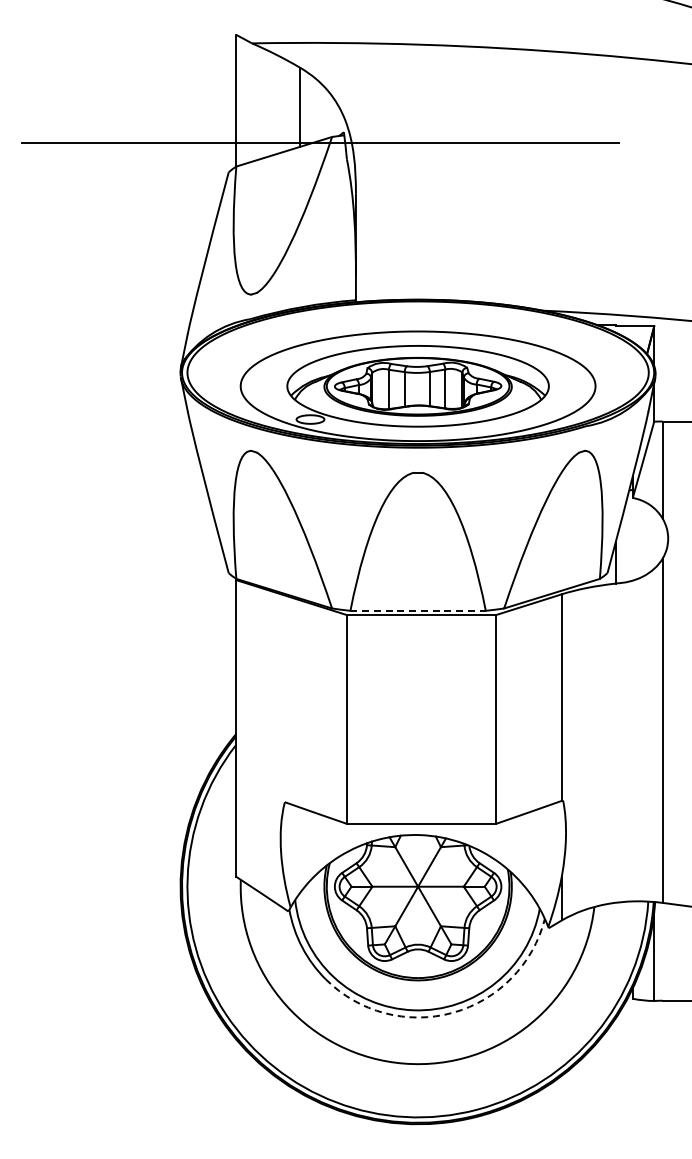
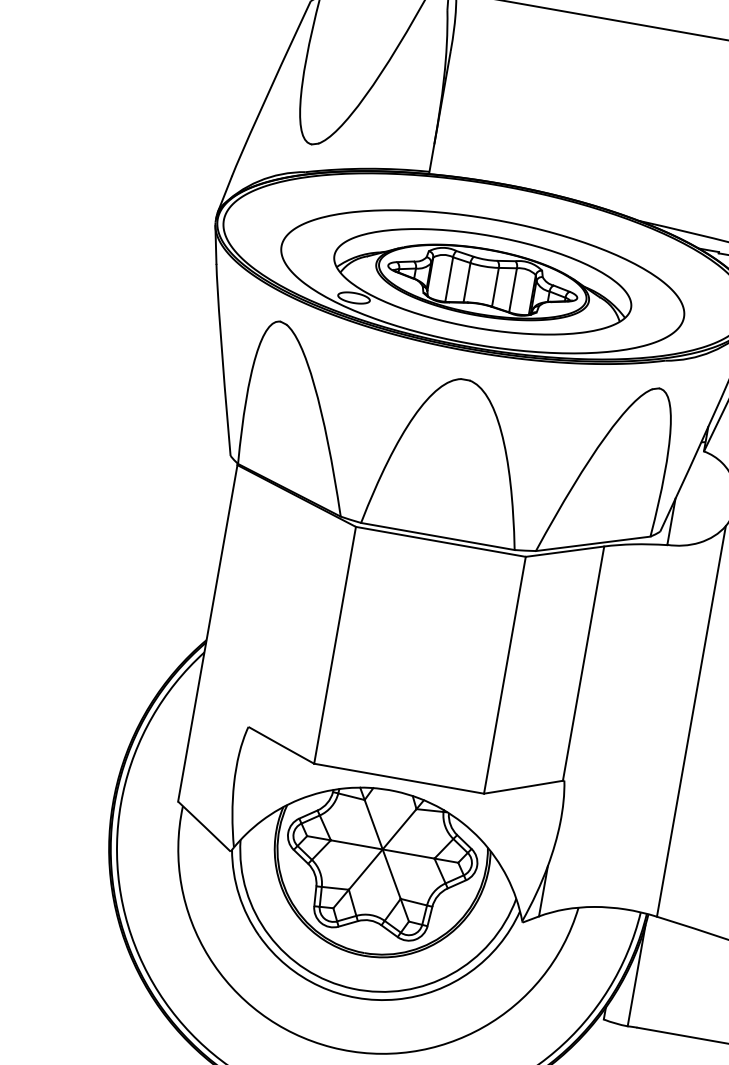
line: (418, 610) -> (438, 536), dashed -> solid
arc: (452, 1012) -> (396, 998), dashed -> solid

